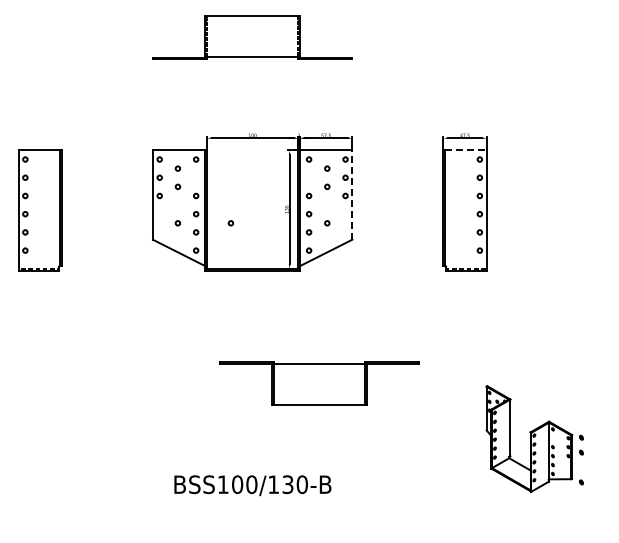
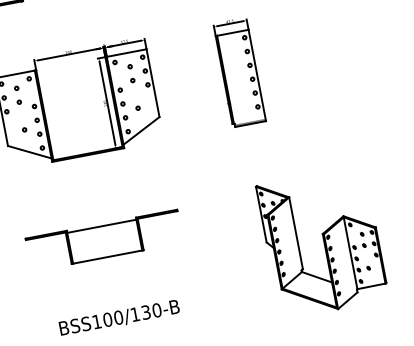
line: (465, 150) -> (232, 32), dashed -> solid
line: (352, 195) -> (153, 83), dashed -> solid
circle: (230, 223) -> (64, 122), removed
part: (319, 383) -> (104, 240), moved
part: (529, 438) -> (322, 242), size x1.67

